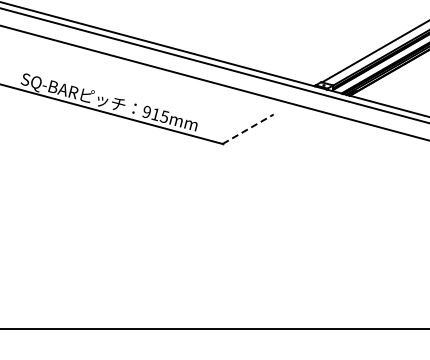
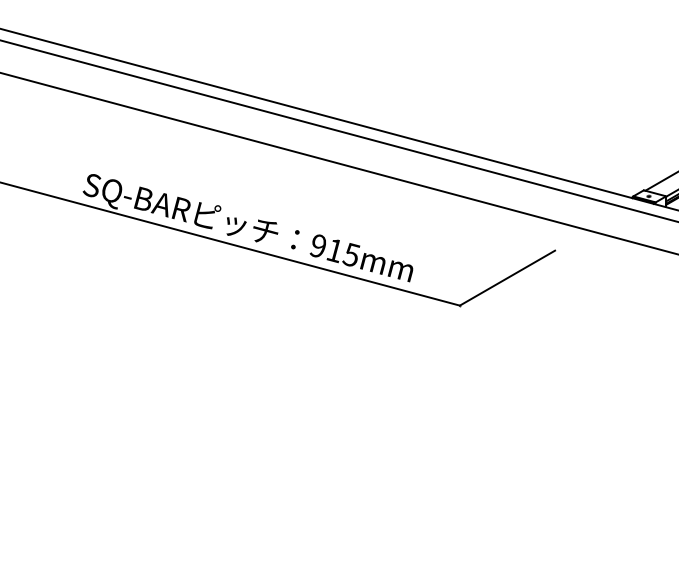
line: (248, 129) -> (508, 278), dashed -> solid

